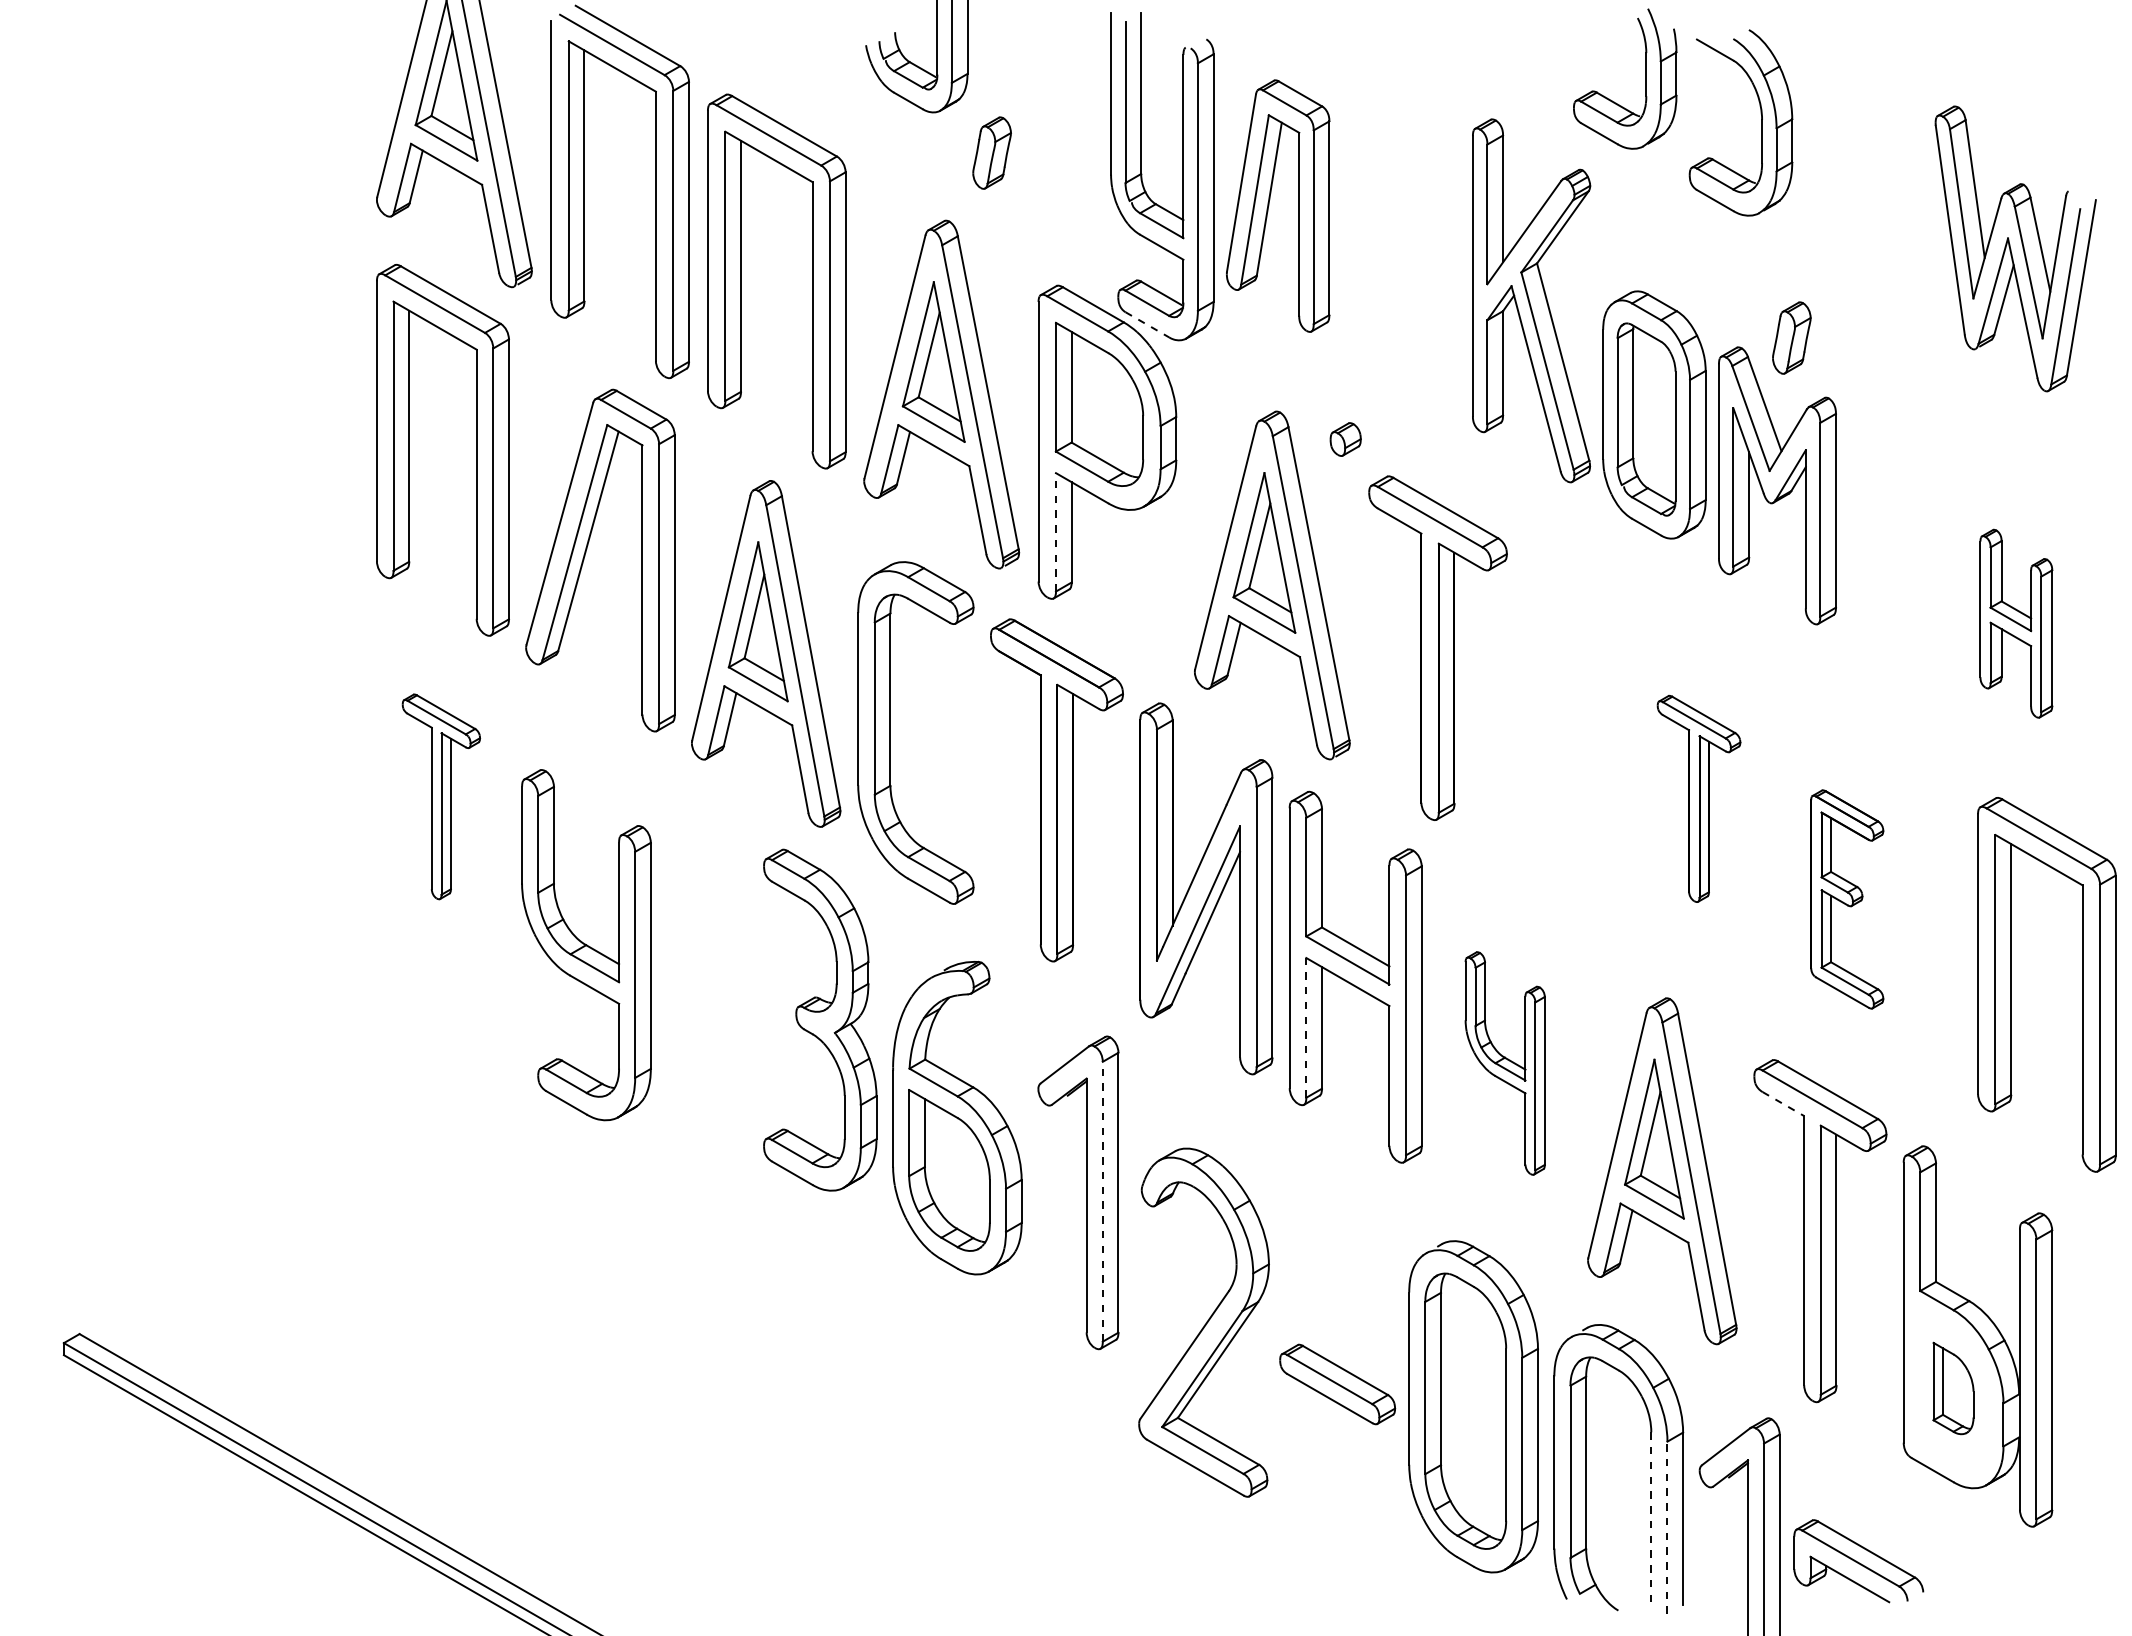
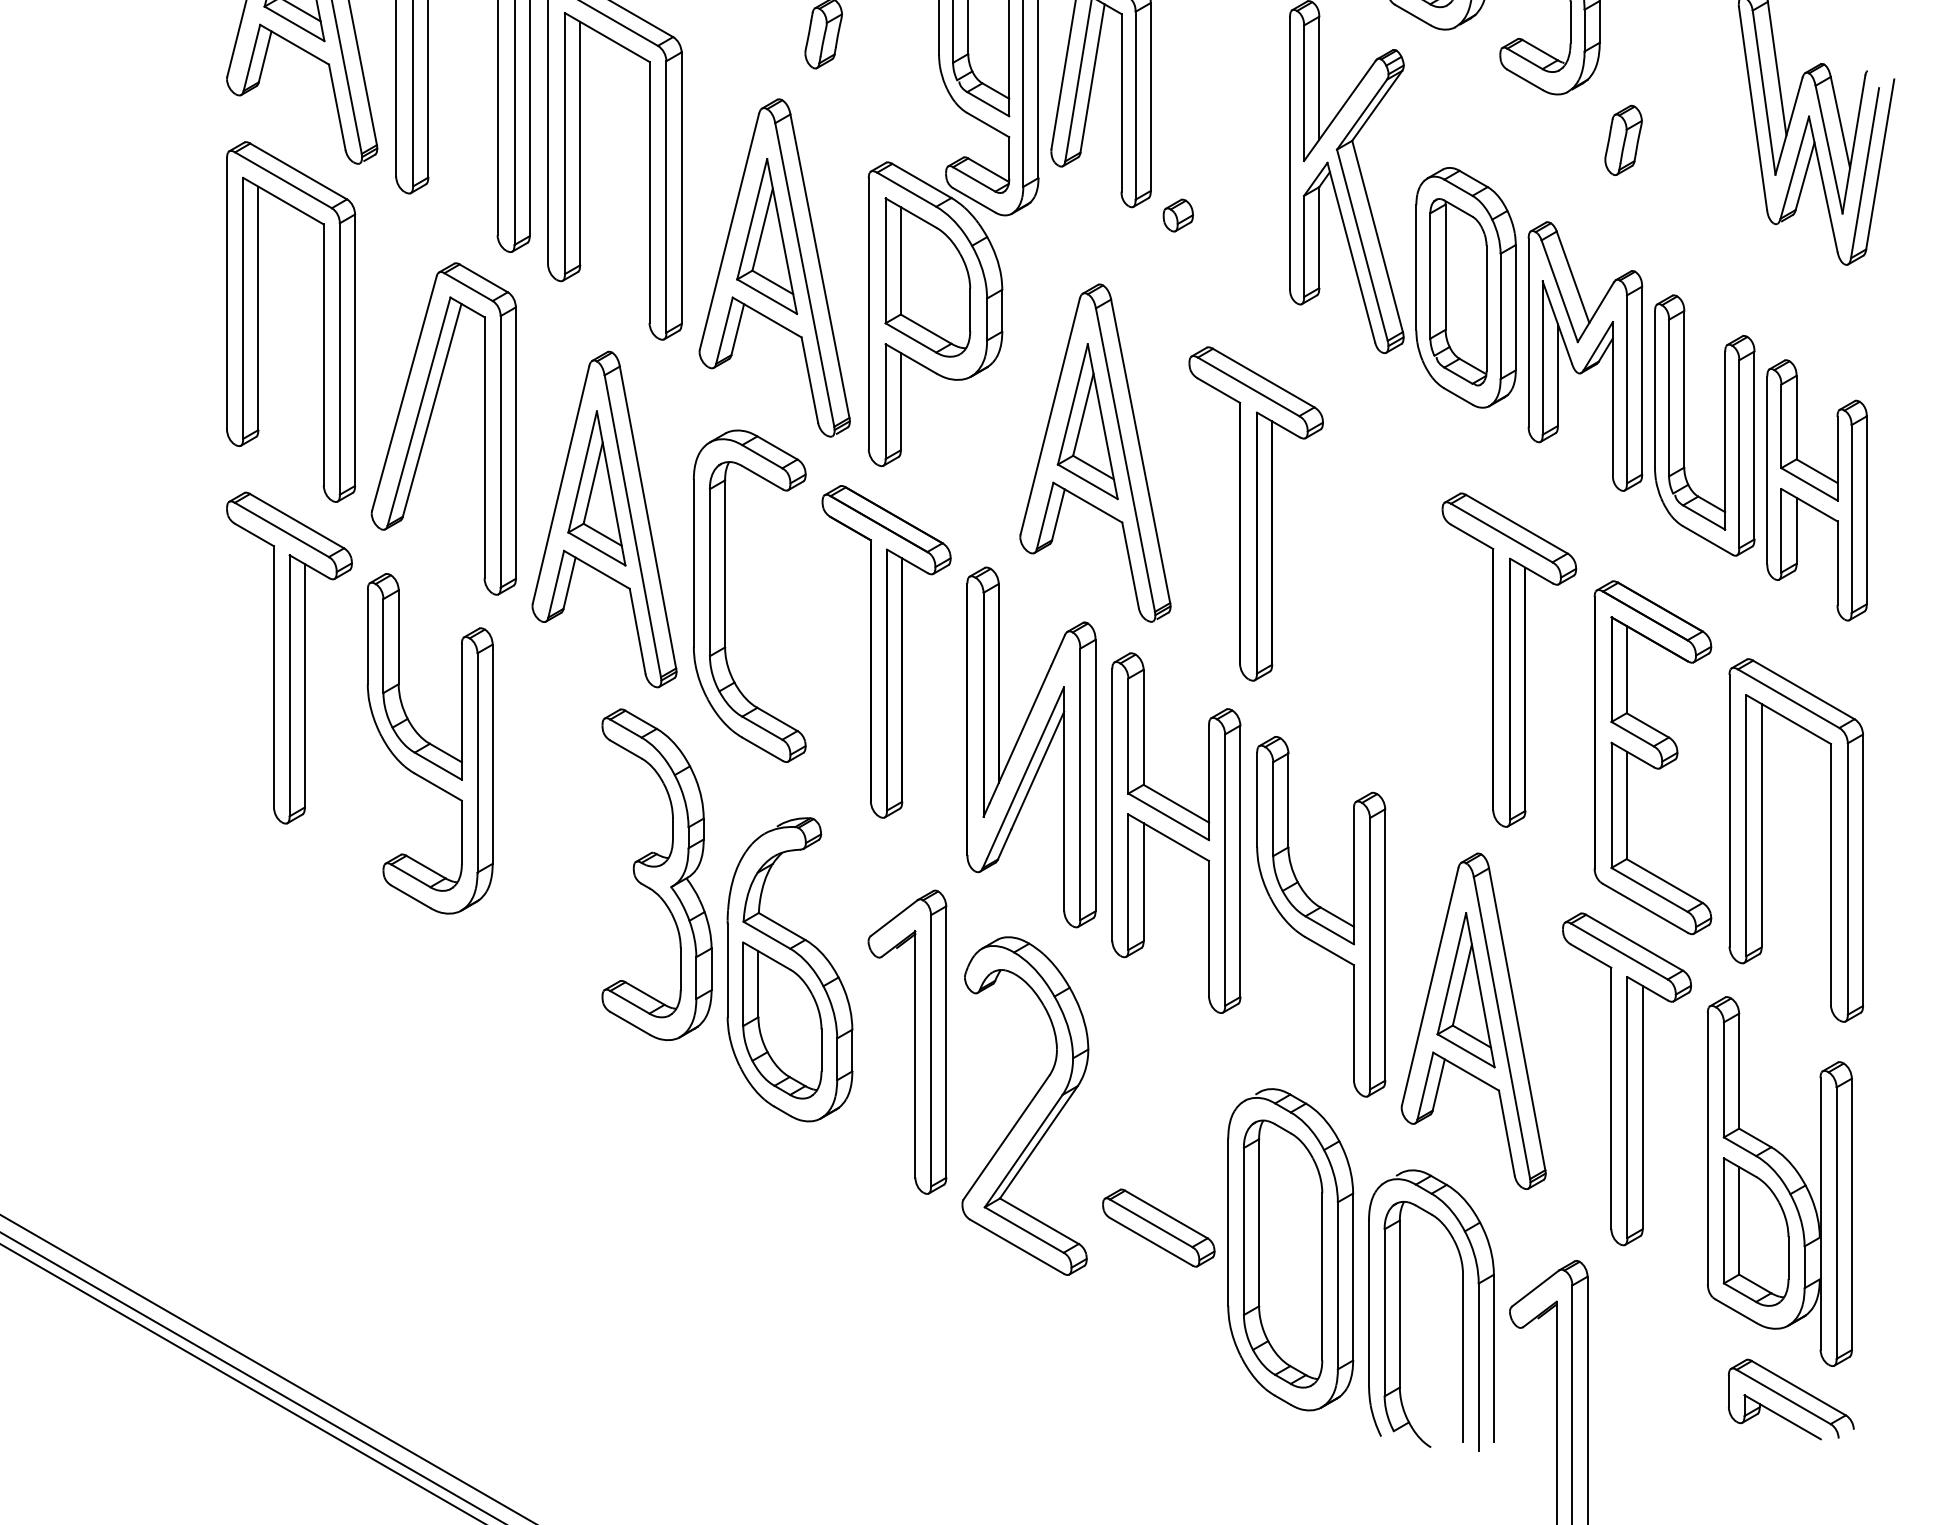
line: (1147, 325) -> (974, 201), dashed -> solid
part: (1791, 337) -> (1623, 139), moved
part: (1345, 439) -> (1178, 215), moved
line: (1055, 531) -> (885, 400), dashed -> solid
part: (1879, 556) -> (1684, 425), added
part: (2016, 623) -> (1817, 490), size x1.43
part: (441, 796) -> (289, 657), size x1.67
part: (1698, 798) -> (1508, 659), size x1.67
part: (1847, 899) -> (1653, 757), size x1.67
part: (586, 945) -> (430, 744), moved
part: (2011, 984) -> (1761, 840), moved
line: (1306, 1027) -> (1128, 881), dashed -> solid
part: (1505, 1063) -> (1321, 916), size x1.67
line: (1783, 1104) -> (1591, 956), dashed -> solid
line: (1102, 1201) -> (930, 1050), dashed -> solid
part: (1203, 1322) -> (1024, 1105), moved
part: (1953, 1388) -> (1756, 1232), size x1.67
line: (1651, 1518) -> (1463, 1358), dashed -> solid
line: (1667, 1527) -> (1478, 1366), dashed -> solid
part: (1858, 1561) -> (1791, 1399), moved

